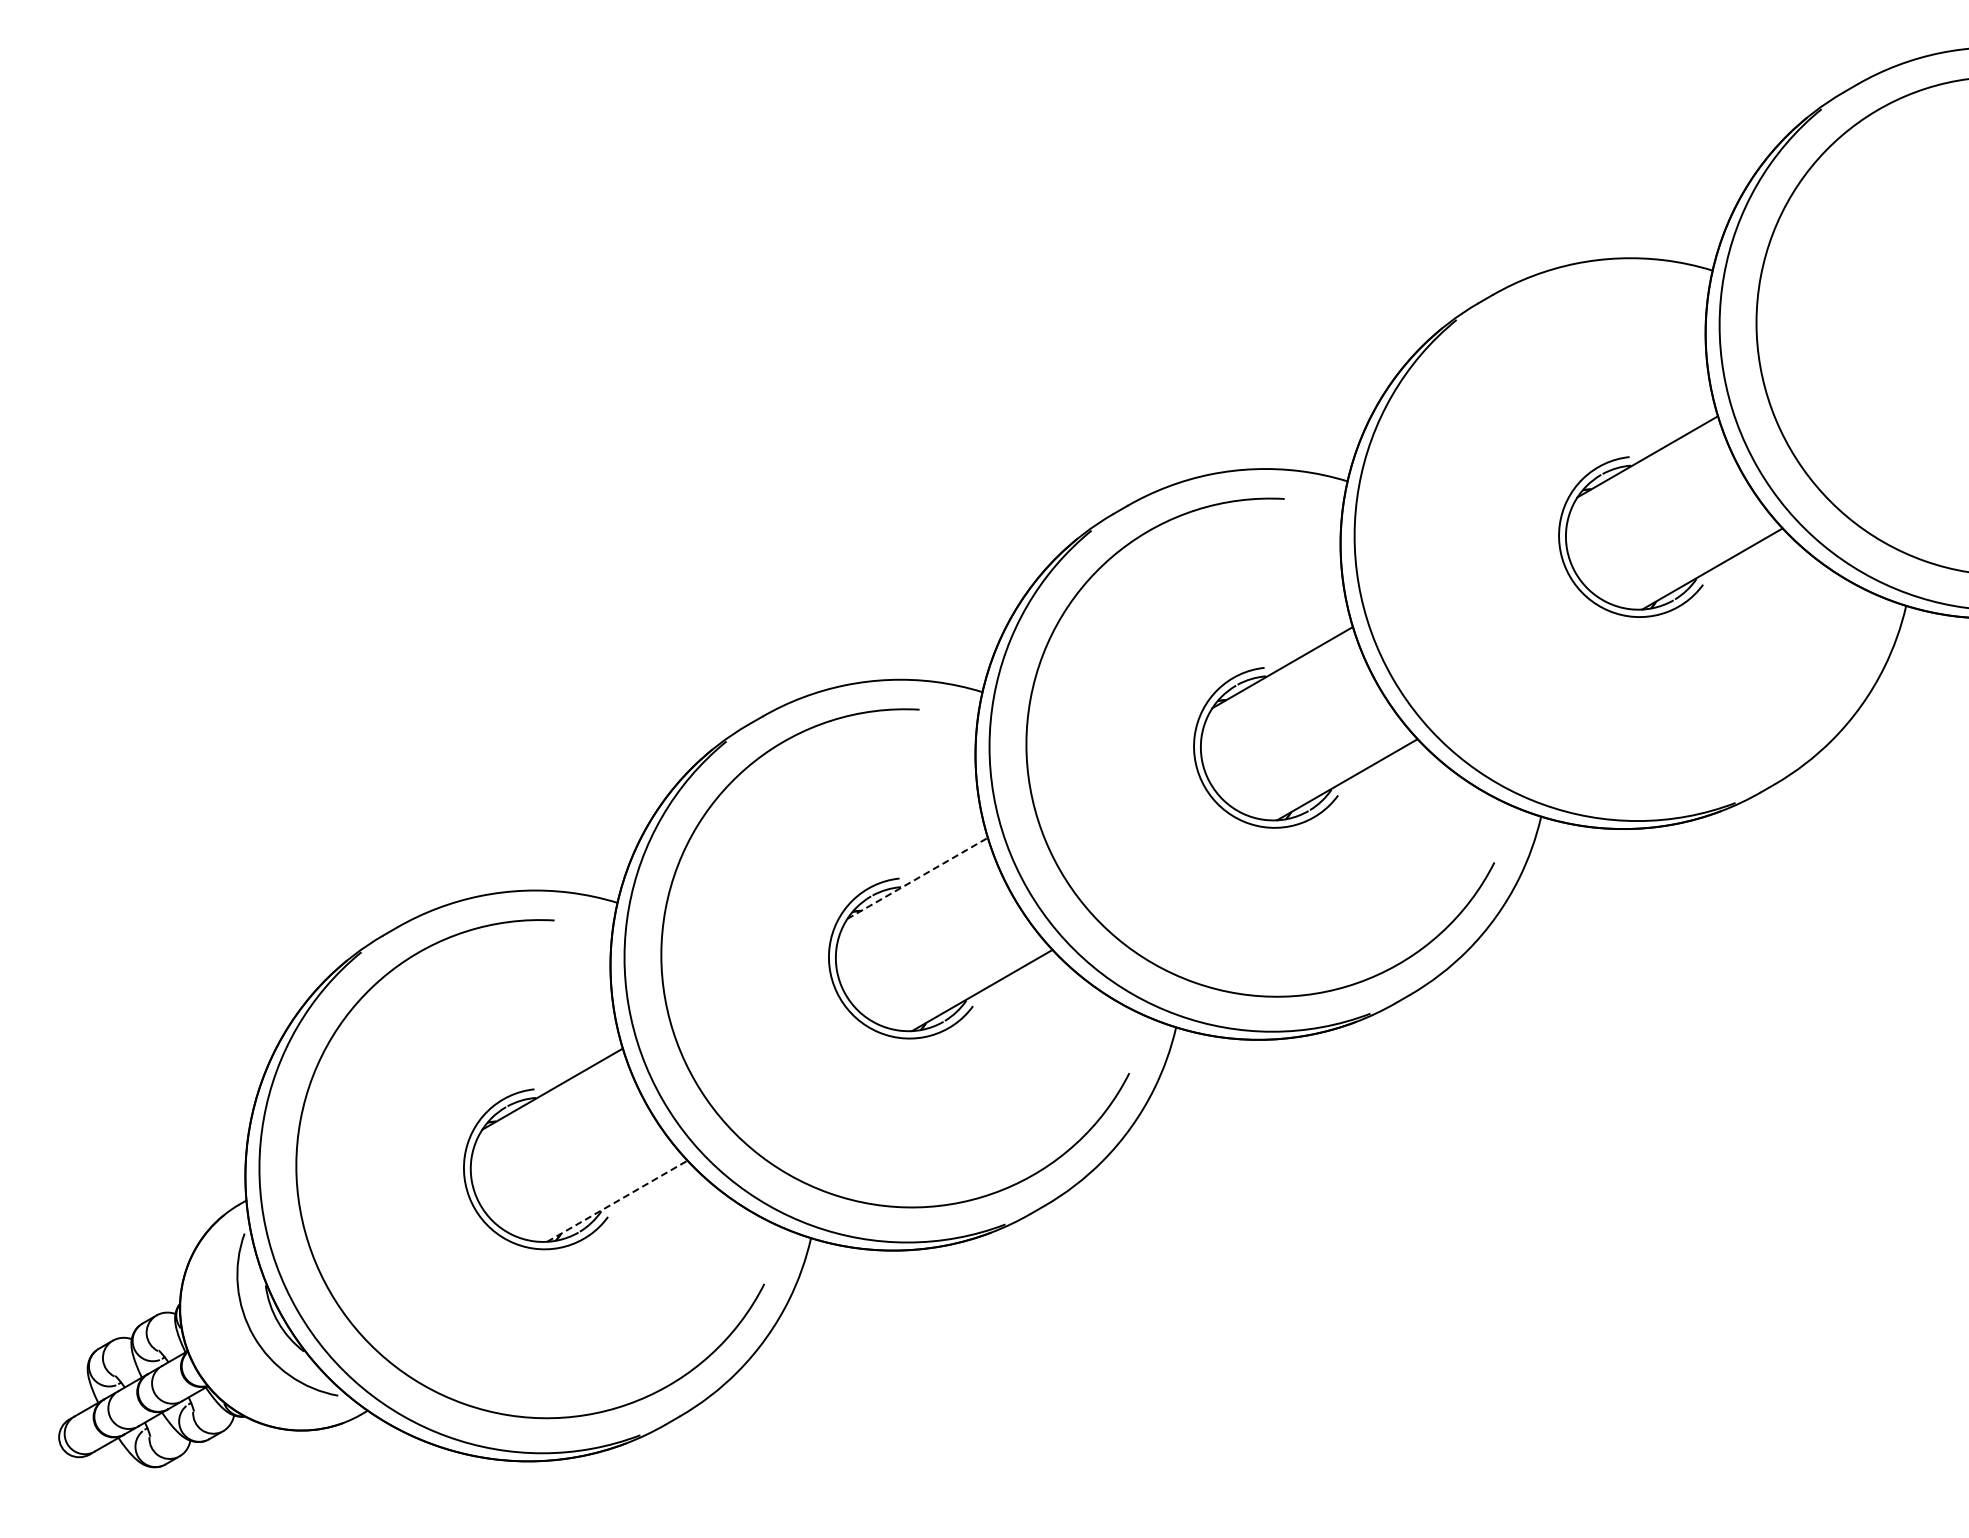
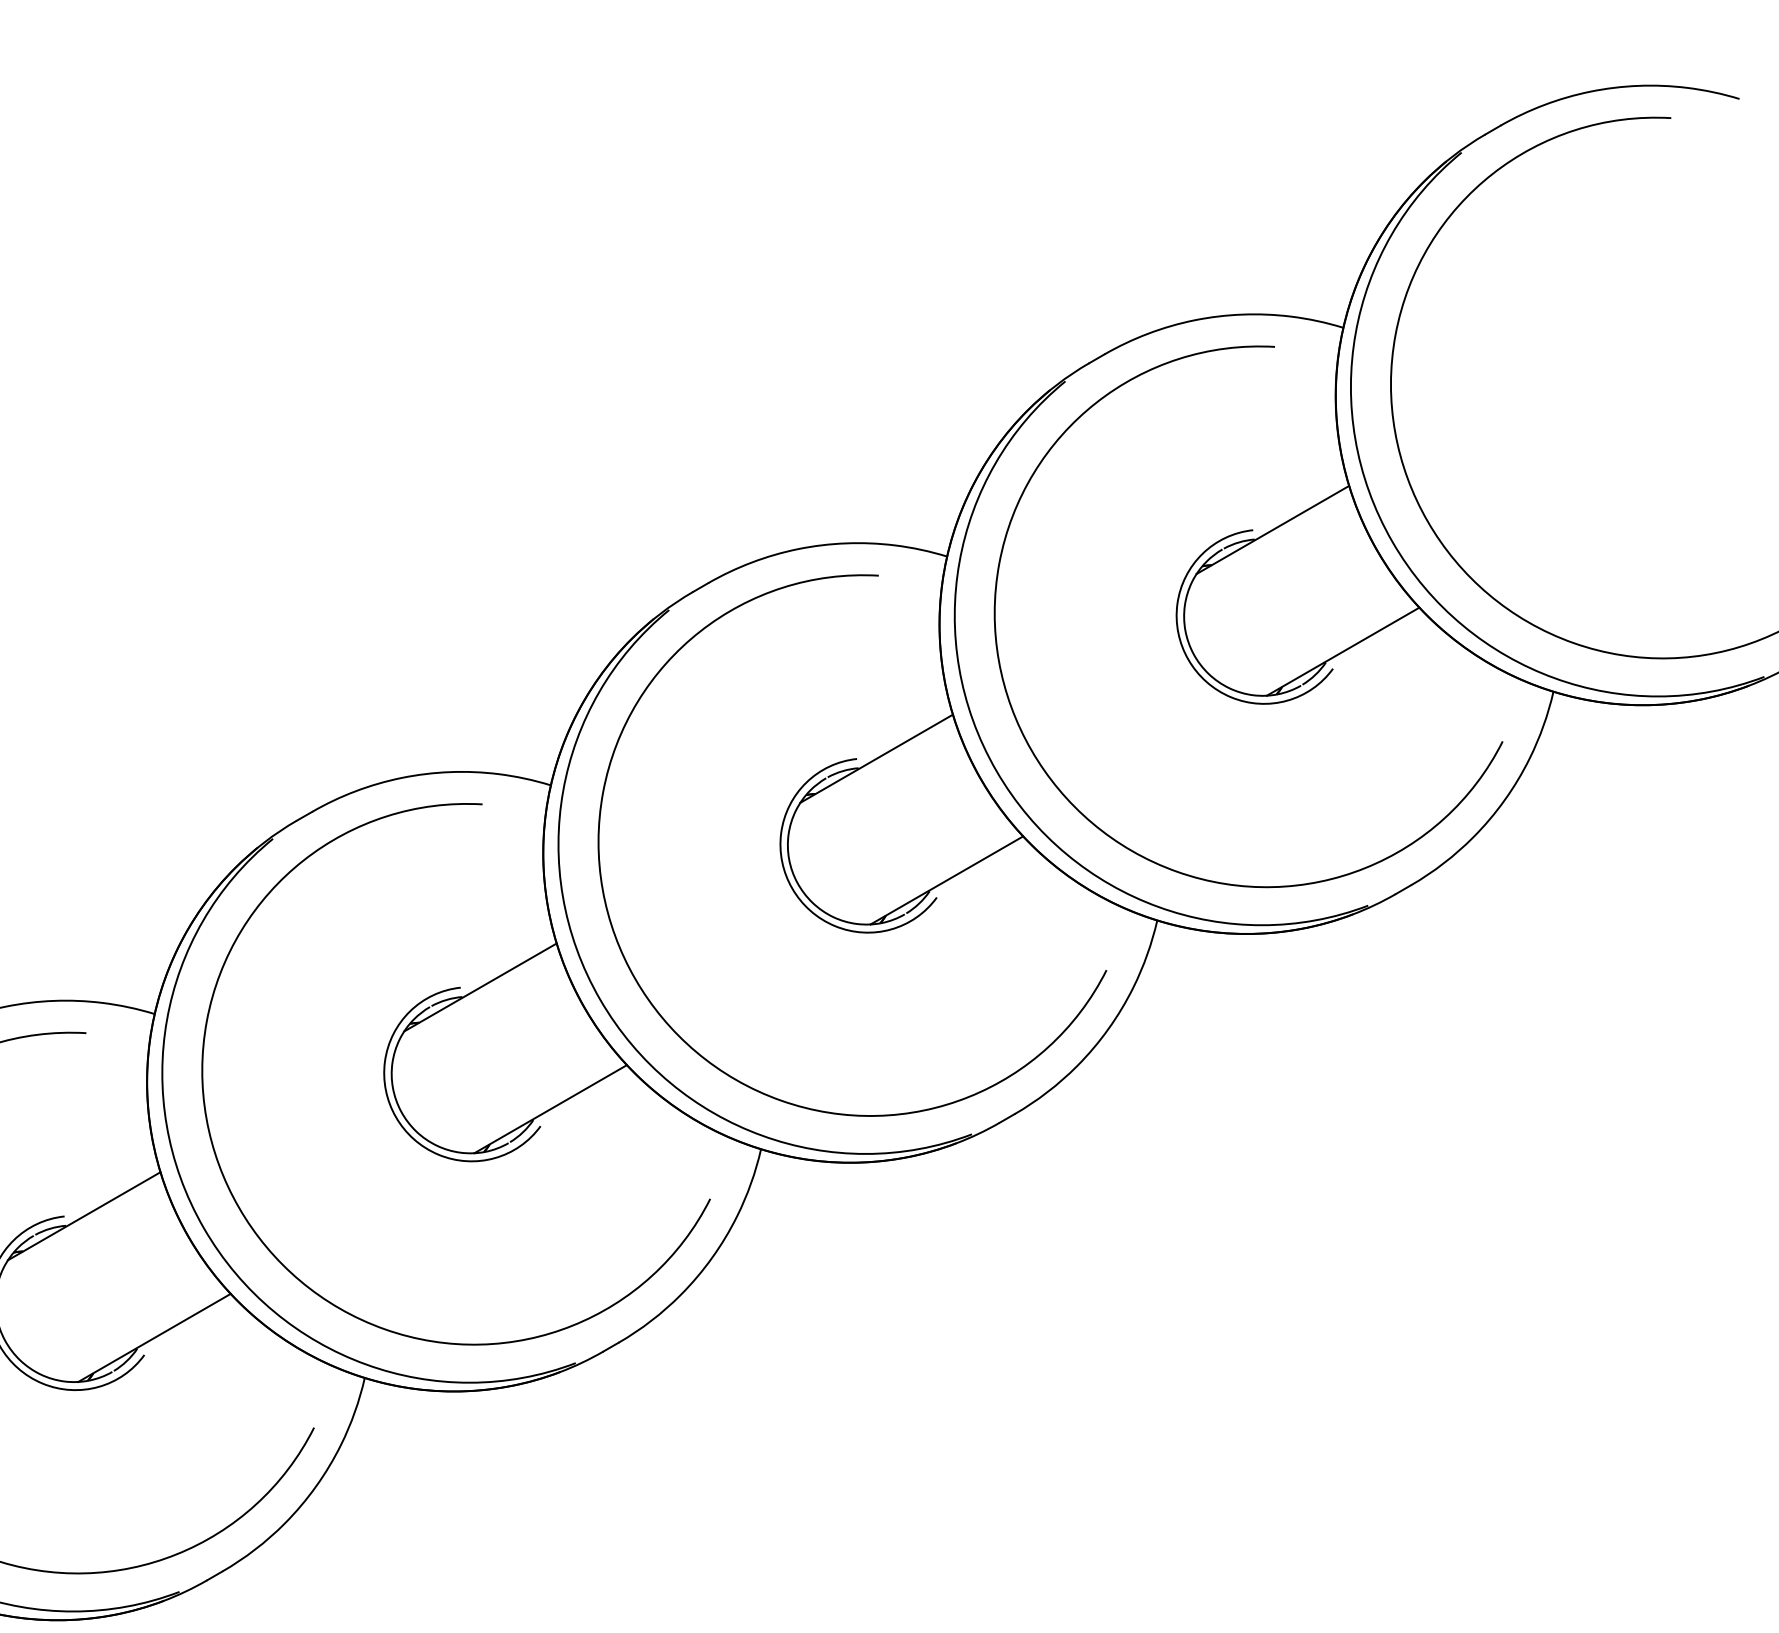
curve: (1396, 576) -> (1000, 659), added
line: (918, 878) -> (481, 987), dashed -> solid
line: (617, 1201) -> (154, 1338), dashed -> solid

